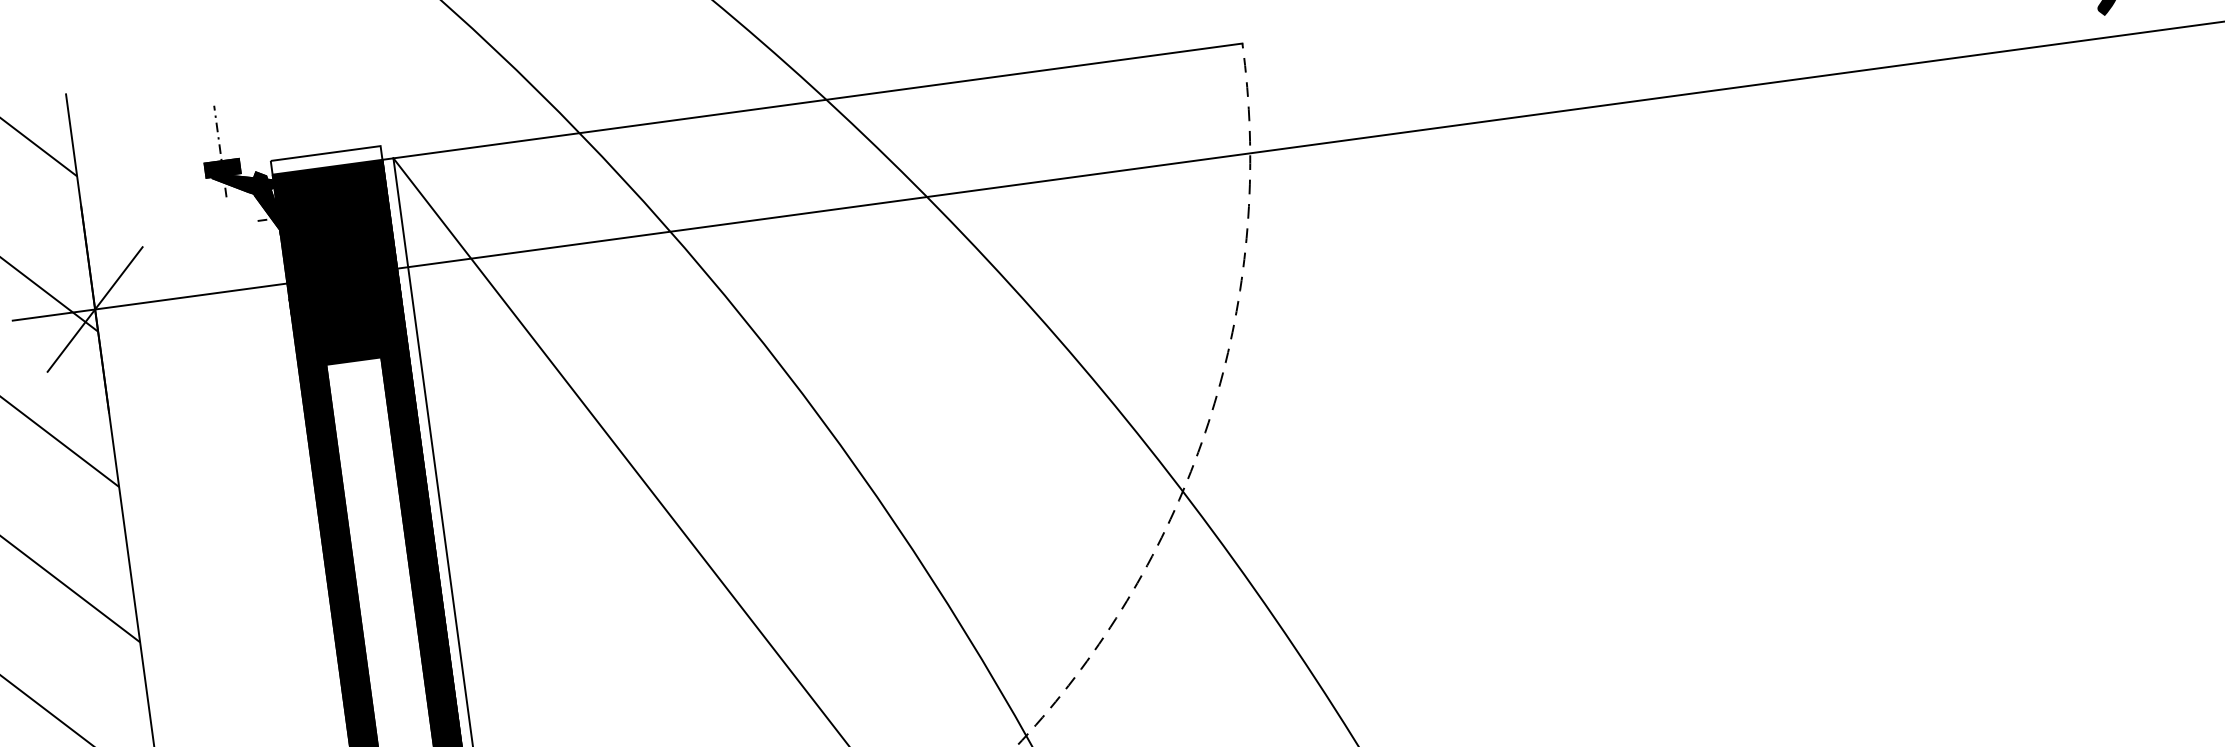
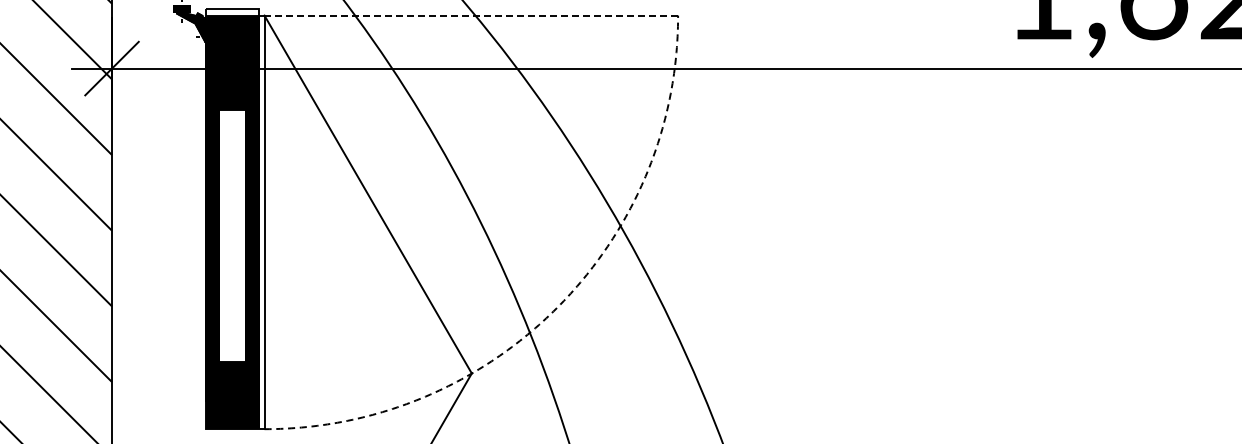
line: (818, 100) -> (471, 15), solid -> dashed

